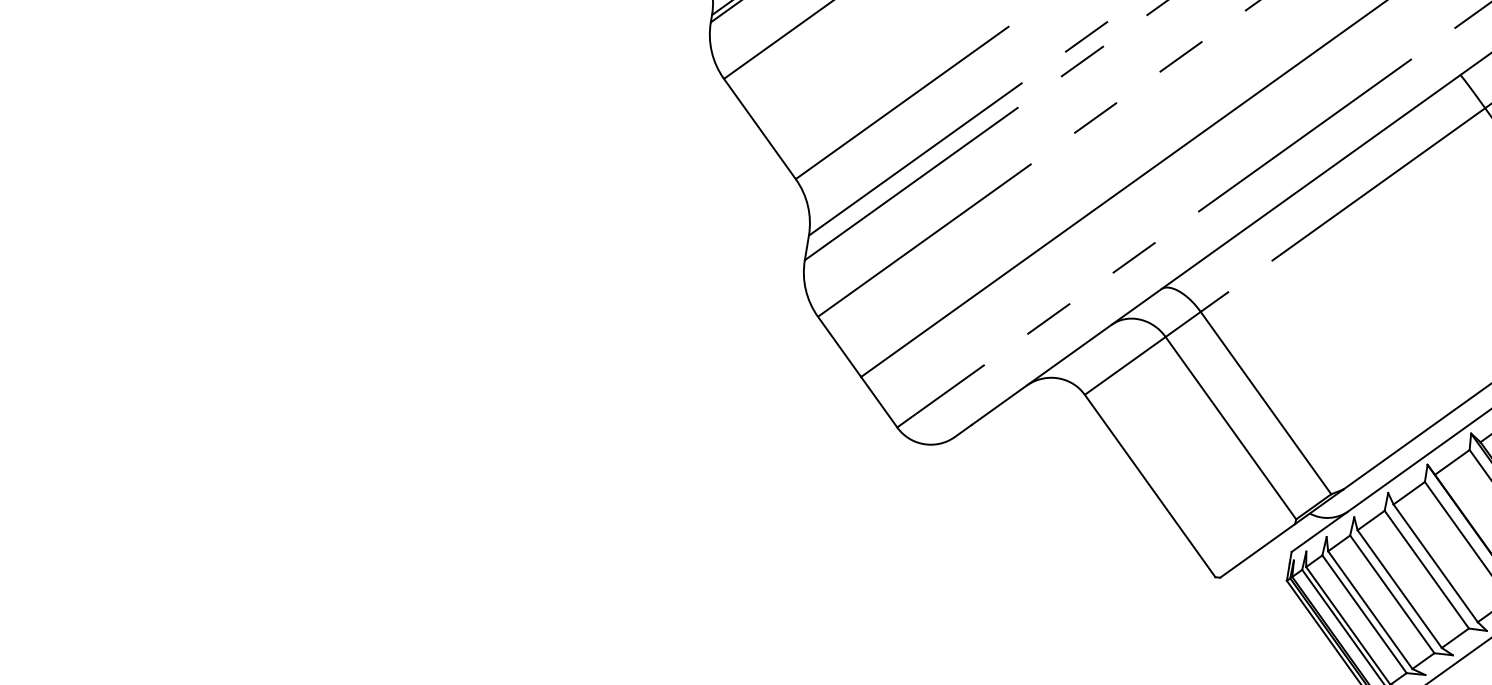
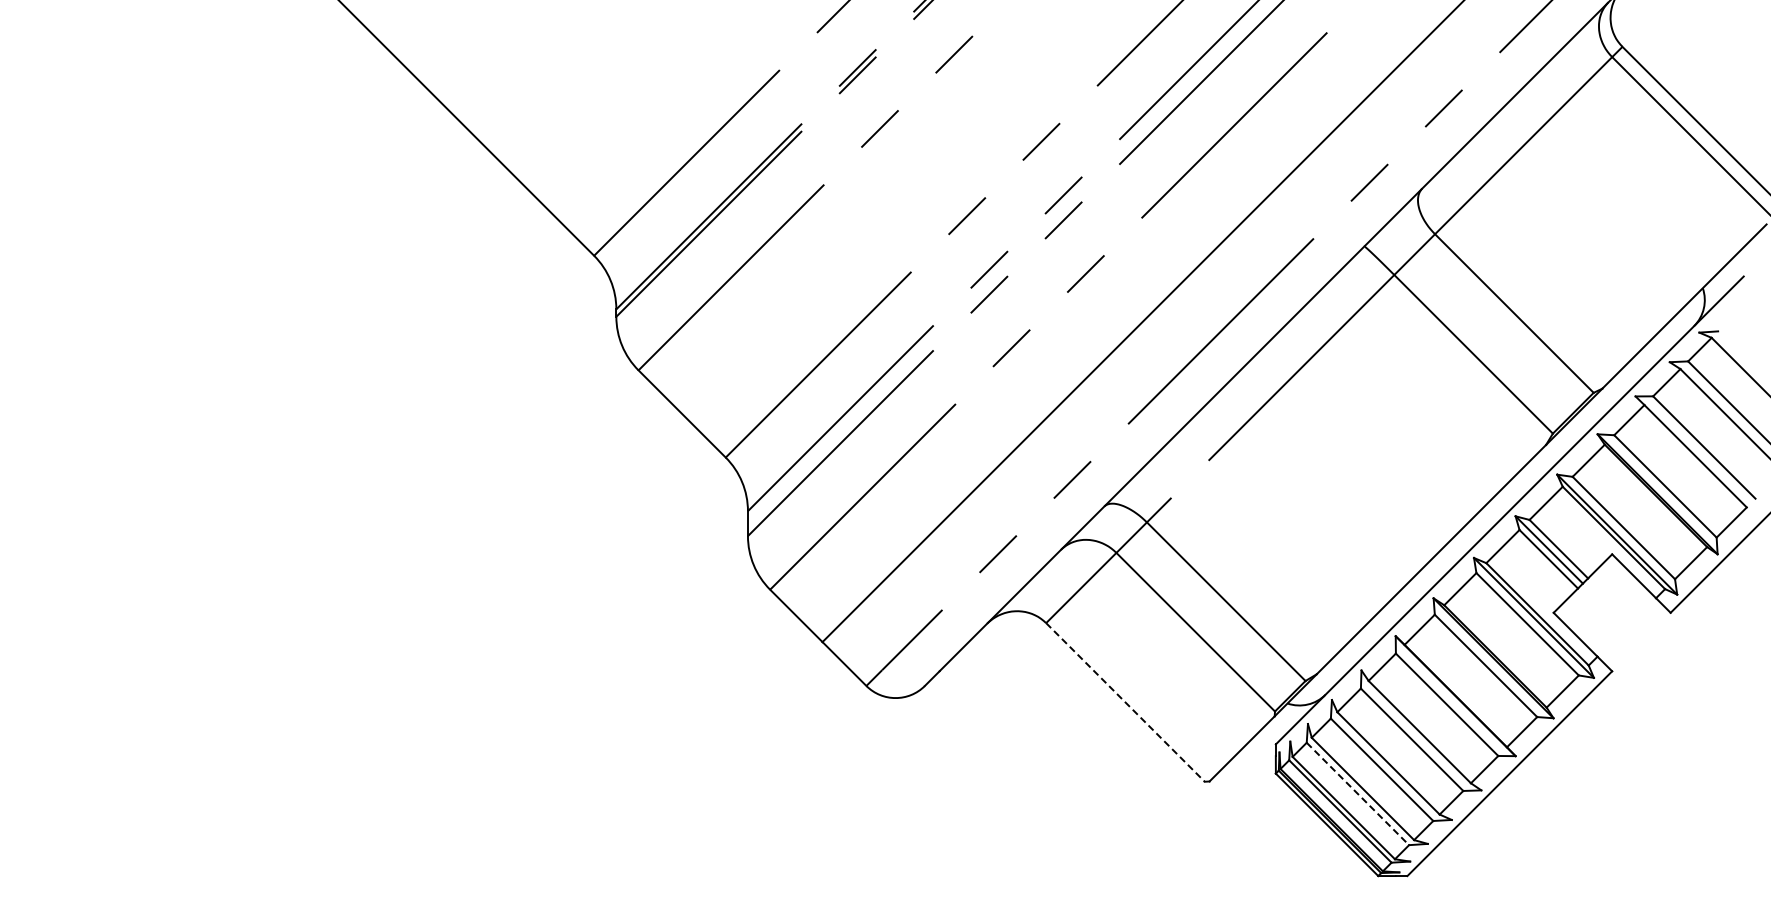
line: (1150, 486) -> (1125, 702), solid -> dashed
line: (1365, 614) -> (1358, 794), solid -> dashed

